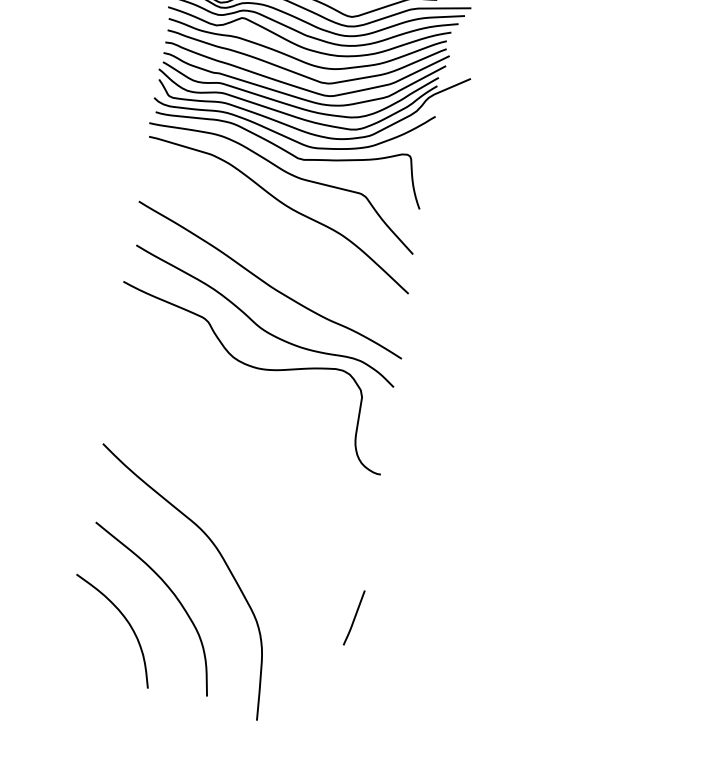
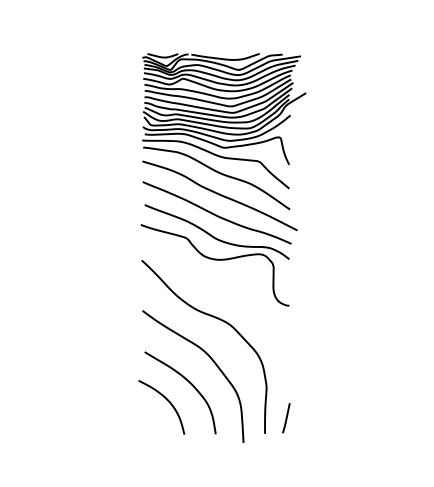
curve: (279, 247) -> (219, 195), added
curve: (241, 480) -> (217, 319), added
line: (354, 618) -> (286, 418), moved

